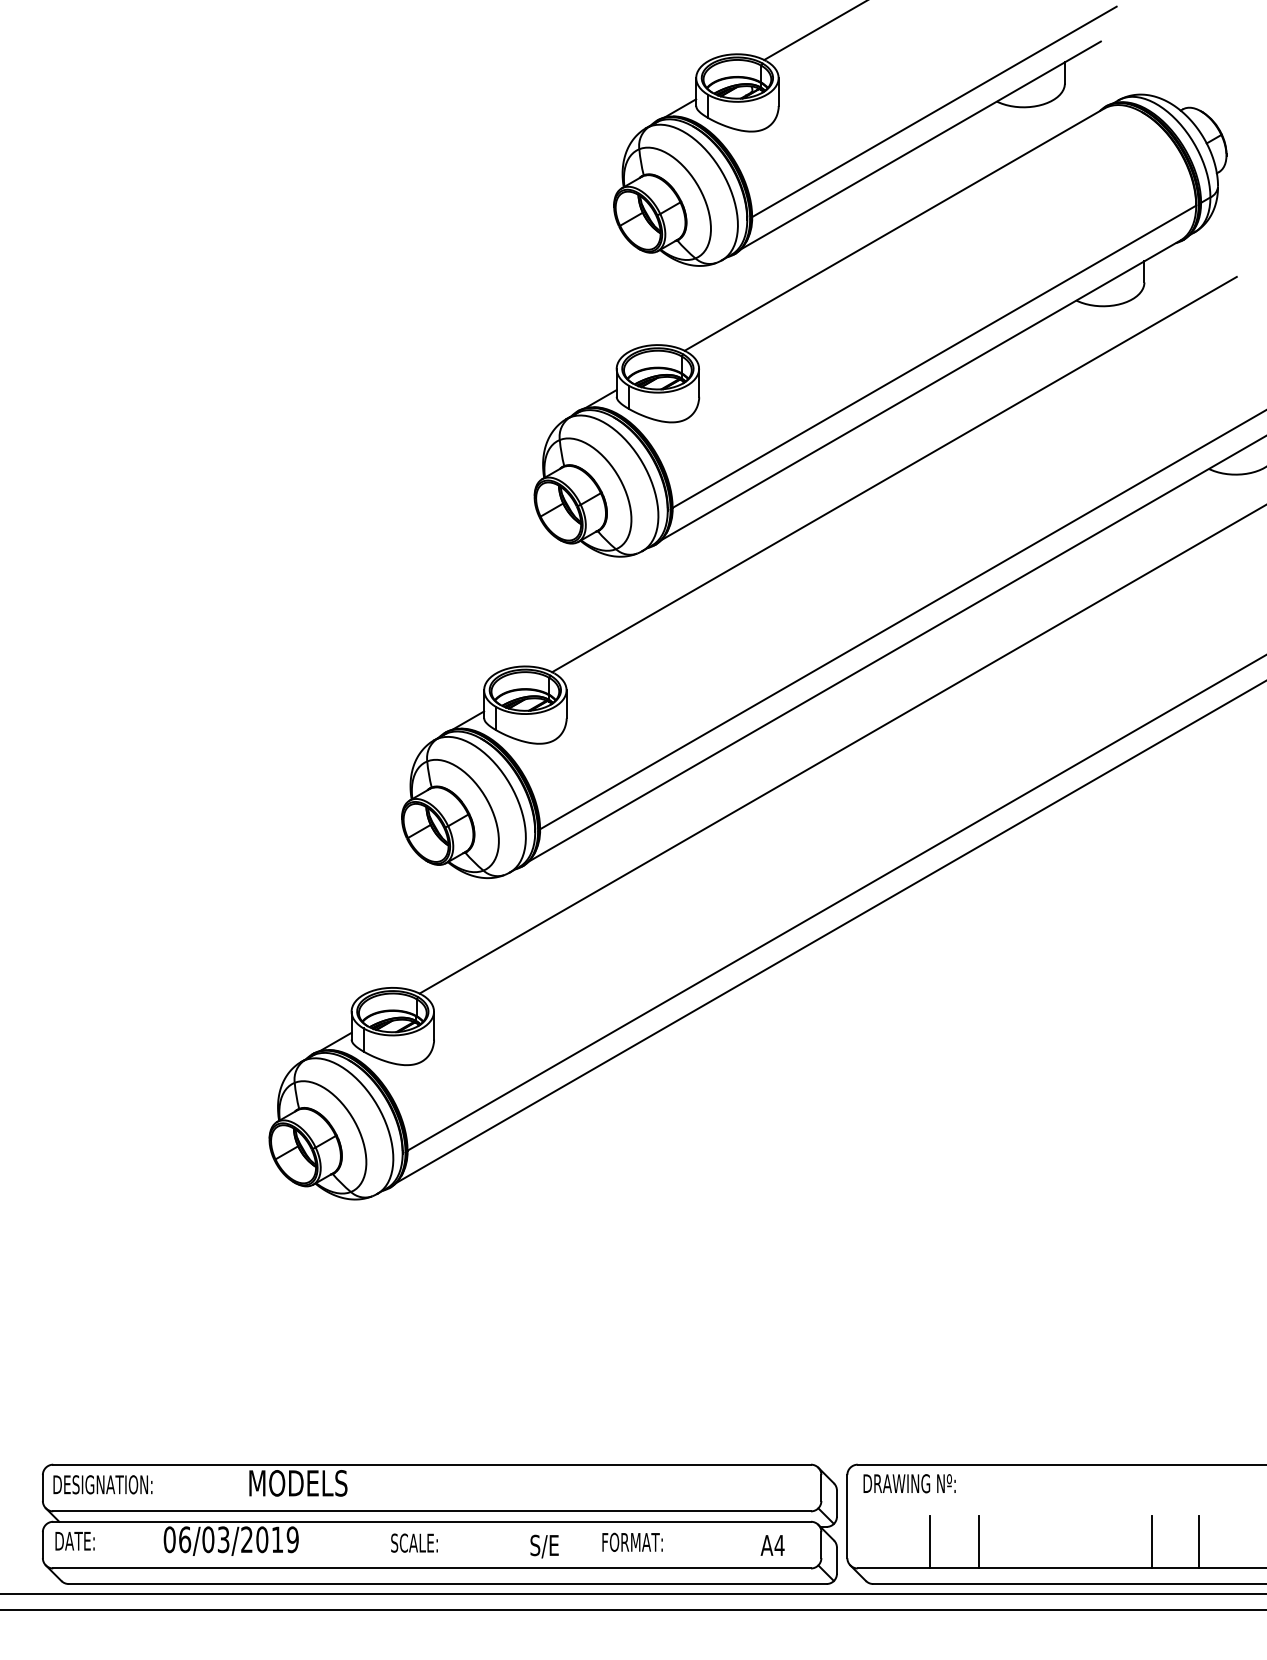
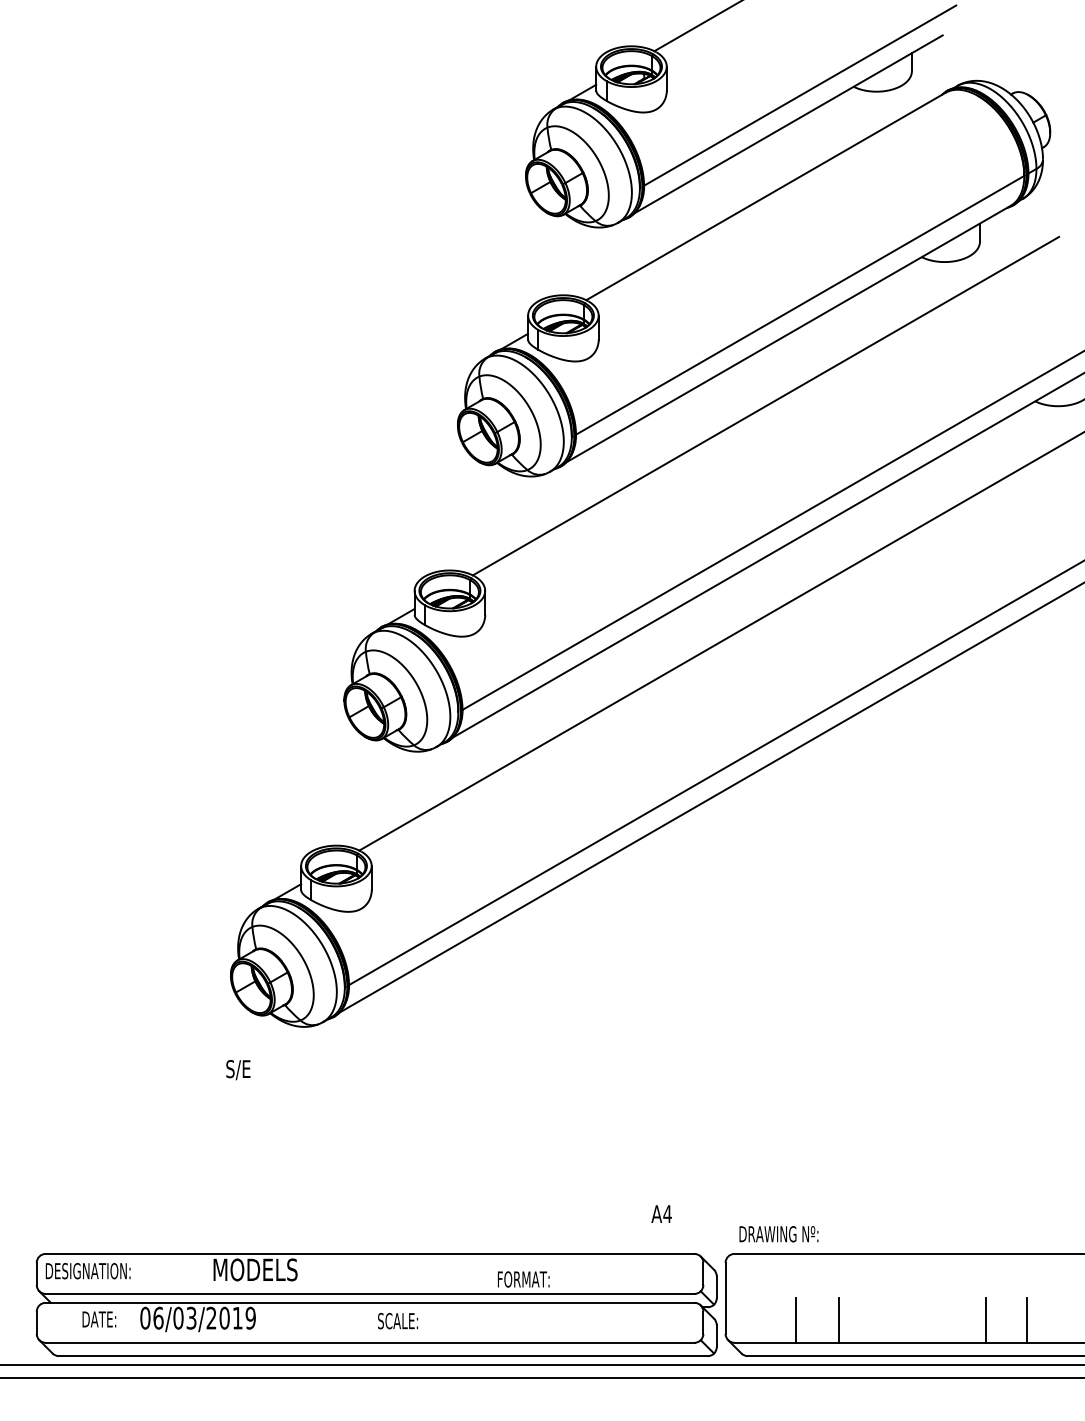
text: (909, 1484) -> (778, 1234), moved
text: (75, 1541) -> (99, 1319), moved
text: (632, 1542) -> (523, 1279), moved
text: (413, 1543) -> (397, 1321), moved
text: (772, 1544) -> (661, 1213), moved
text: (544, 1547) -> (238, 1070), moved

